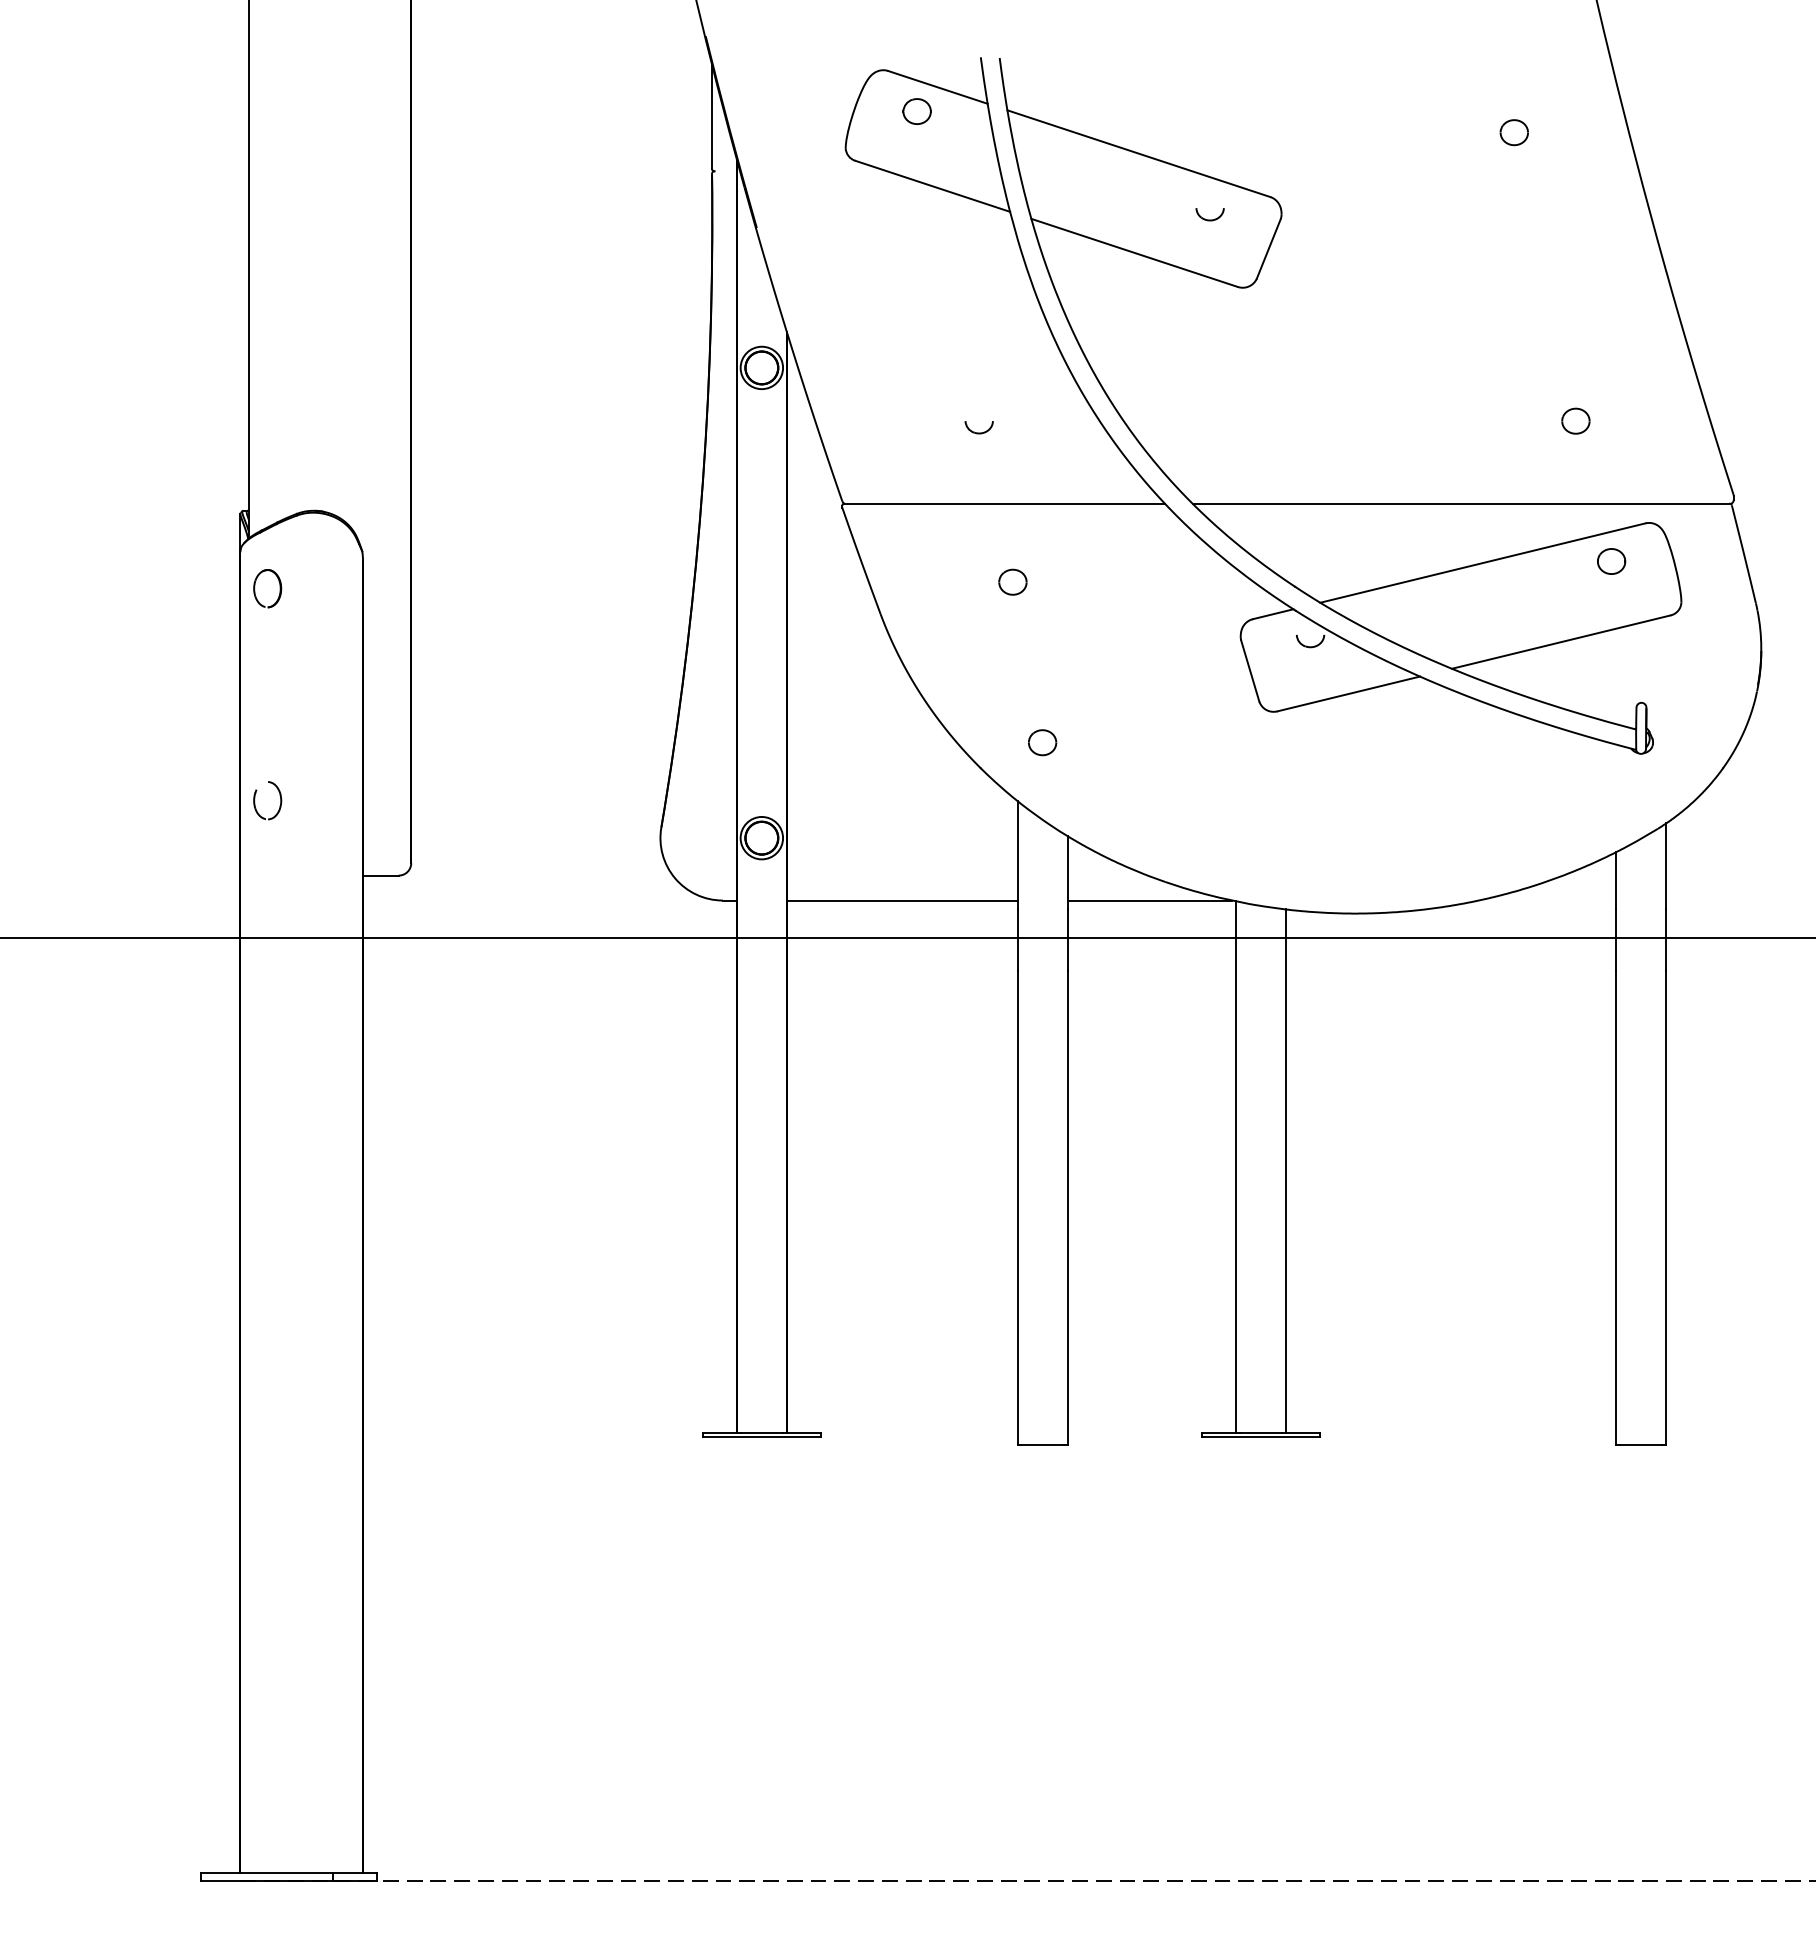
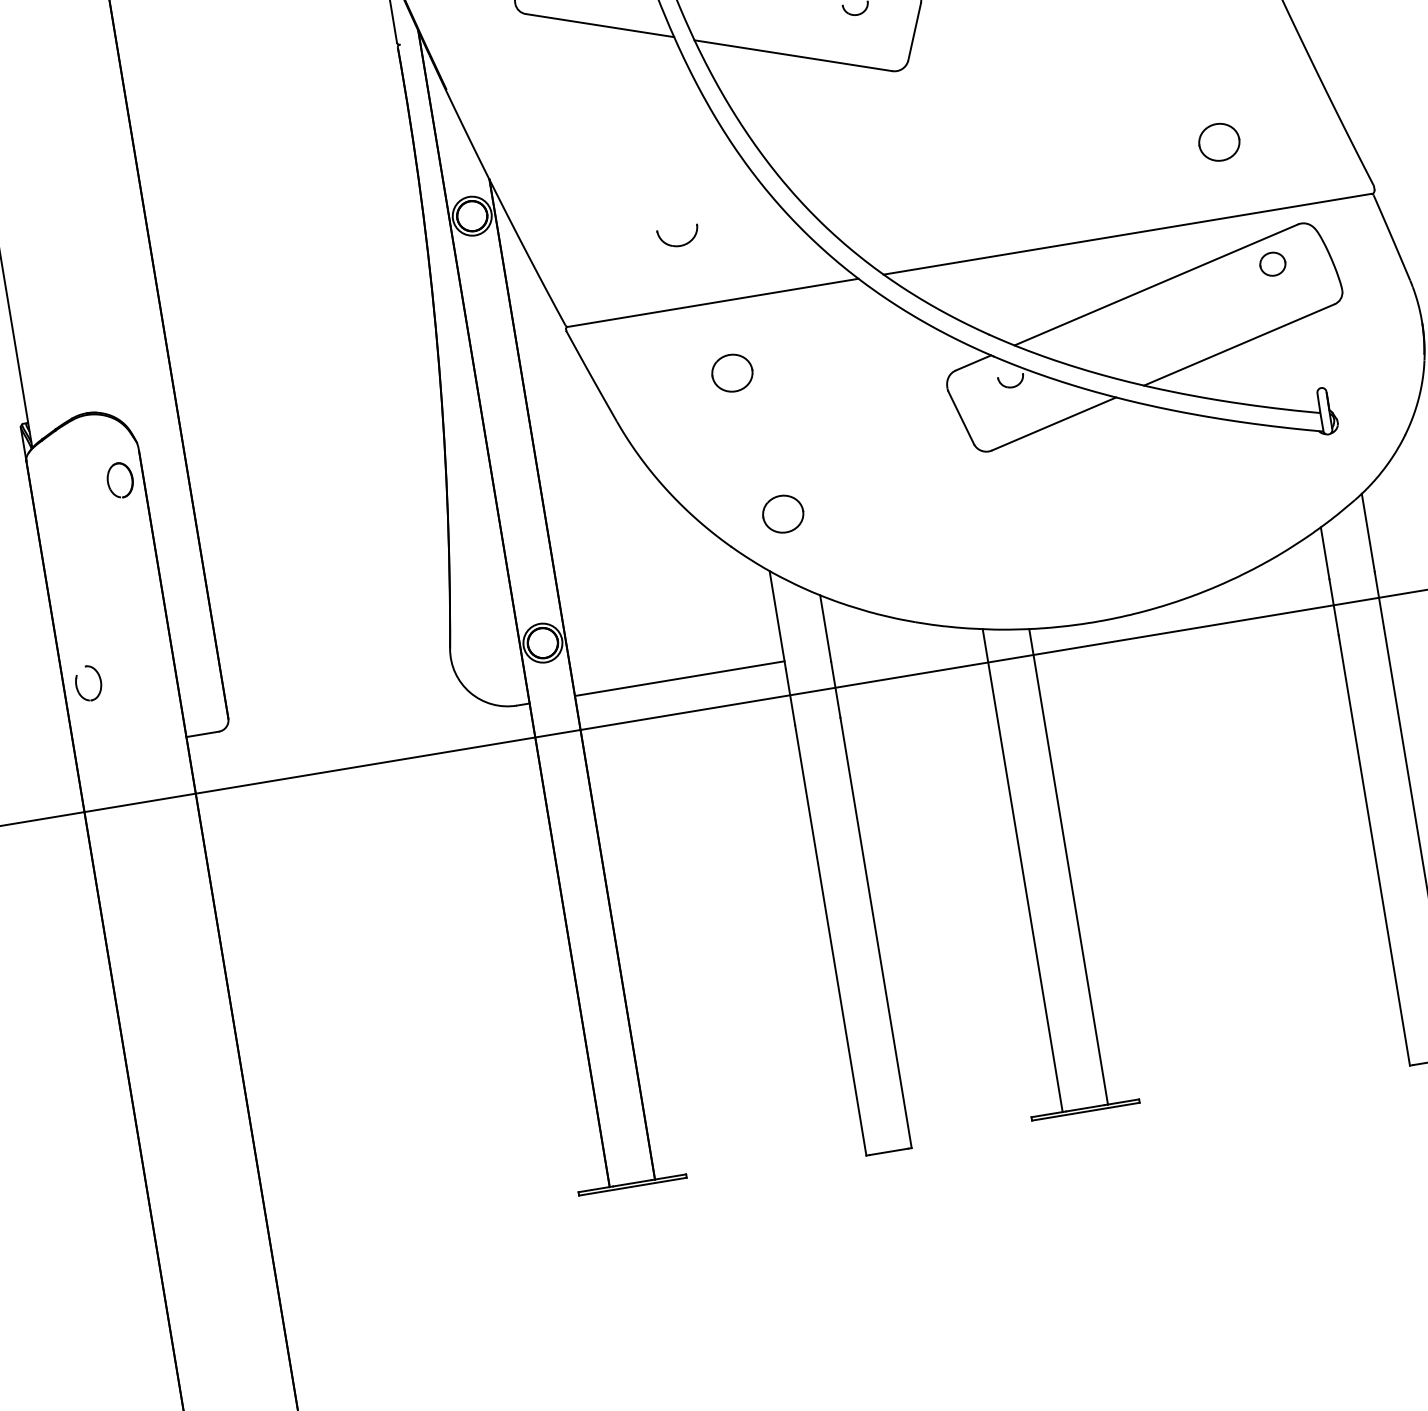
part: (1575, 420) -> (1218, 141), size x1.6
part: (978, 427) -> (677, 237), size x1.6
part: (1012, 581) -> (731, 372), size x1.6
part: (255, 588) -> (109, 482), moved
part: (1042, 742) -> (783, 514), size x1.6
line: (1149, 900) -> (904, 641), removed

